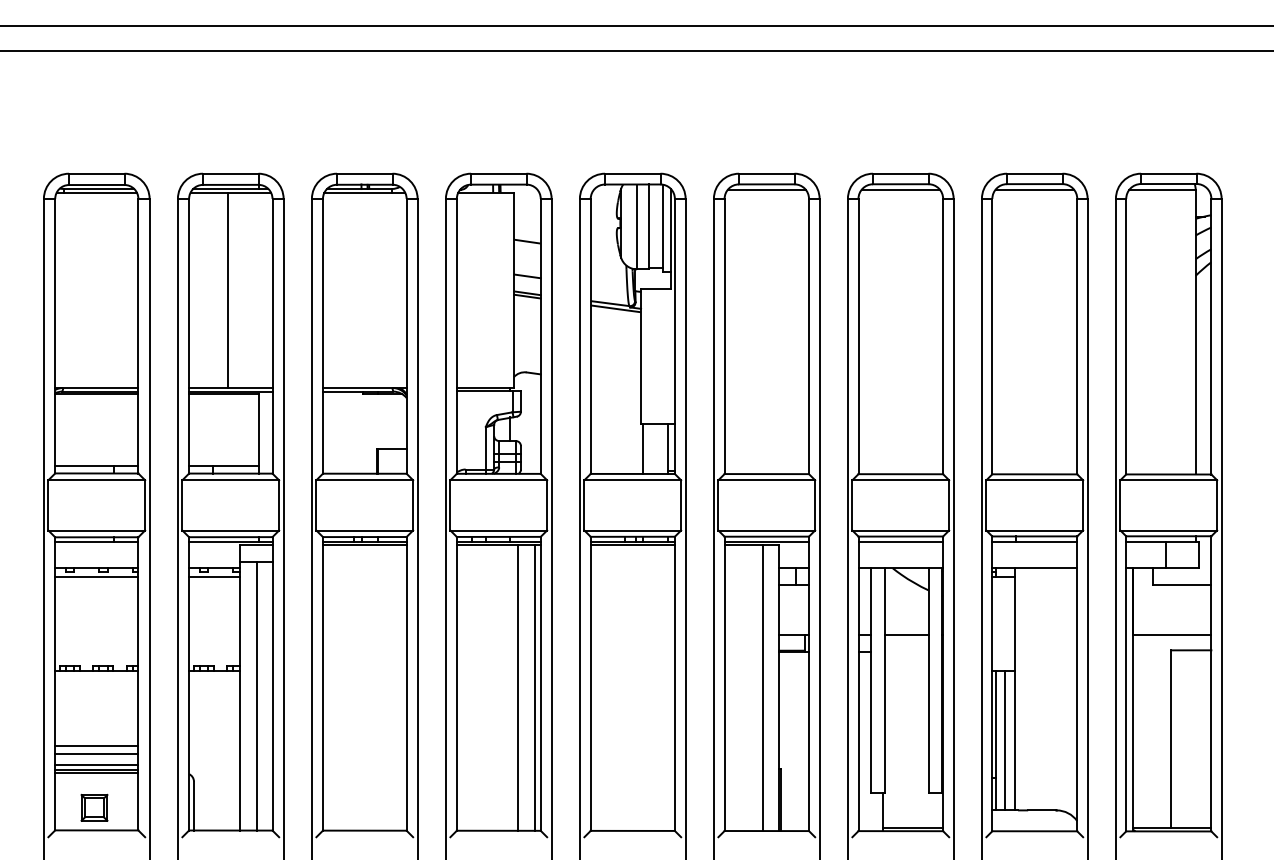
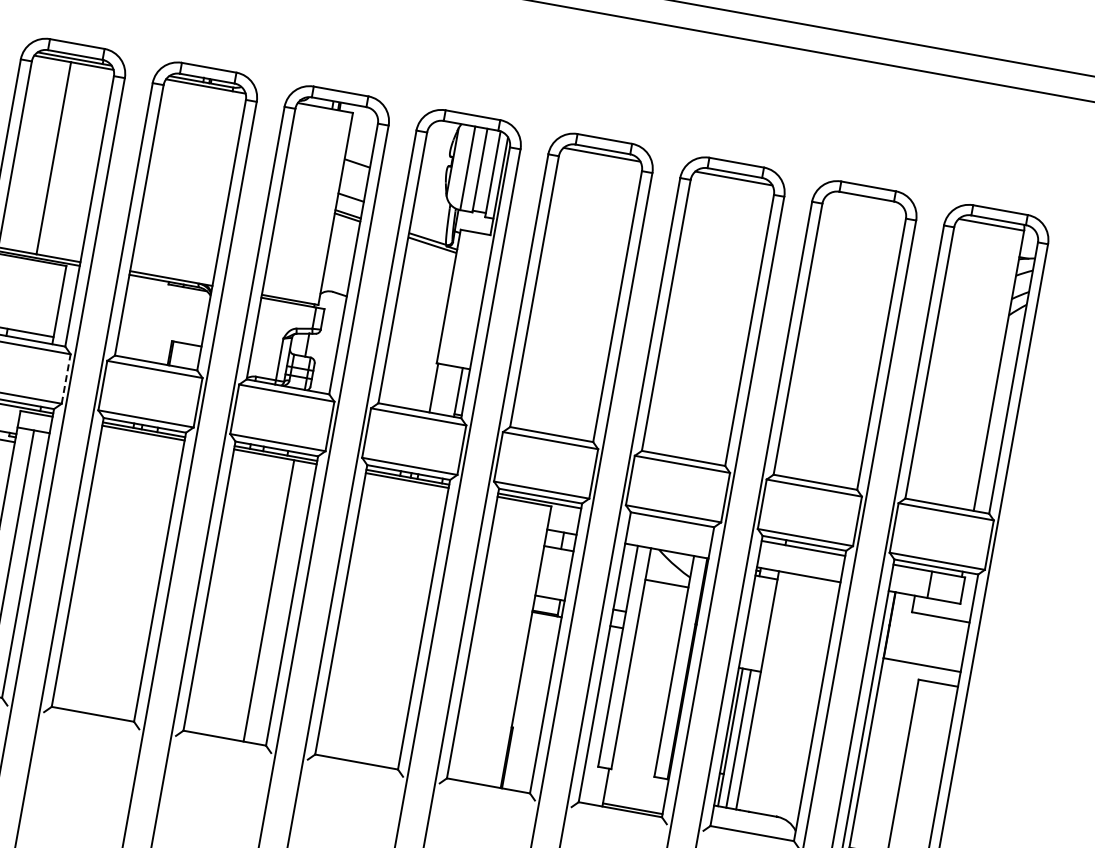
line: (1034, 189) -> (865, 201), removed
line: (279, 504) -> (66, 378), solid -> dashed
line: (900, 541) -> (671, 524), removed
line: (906, 635) -> (666, 583), moved
line: (534, 687) -> (285, 603), removed
line: (762, 687) -> (509, 643), removed

